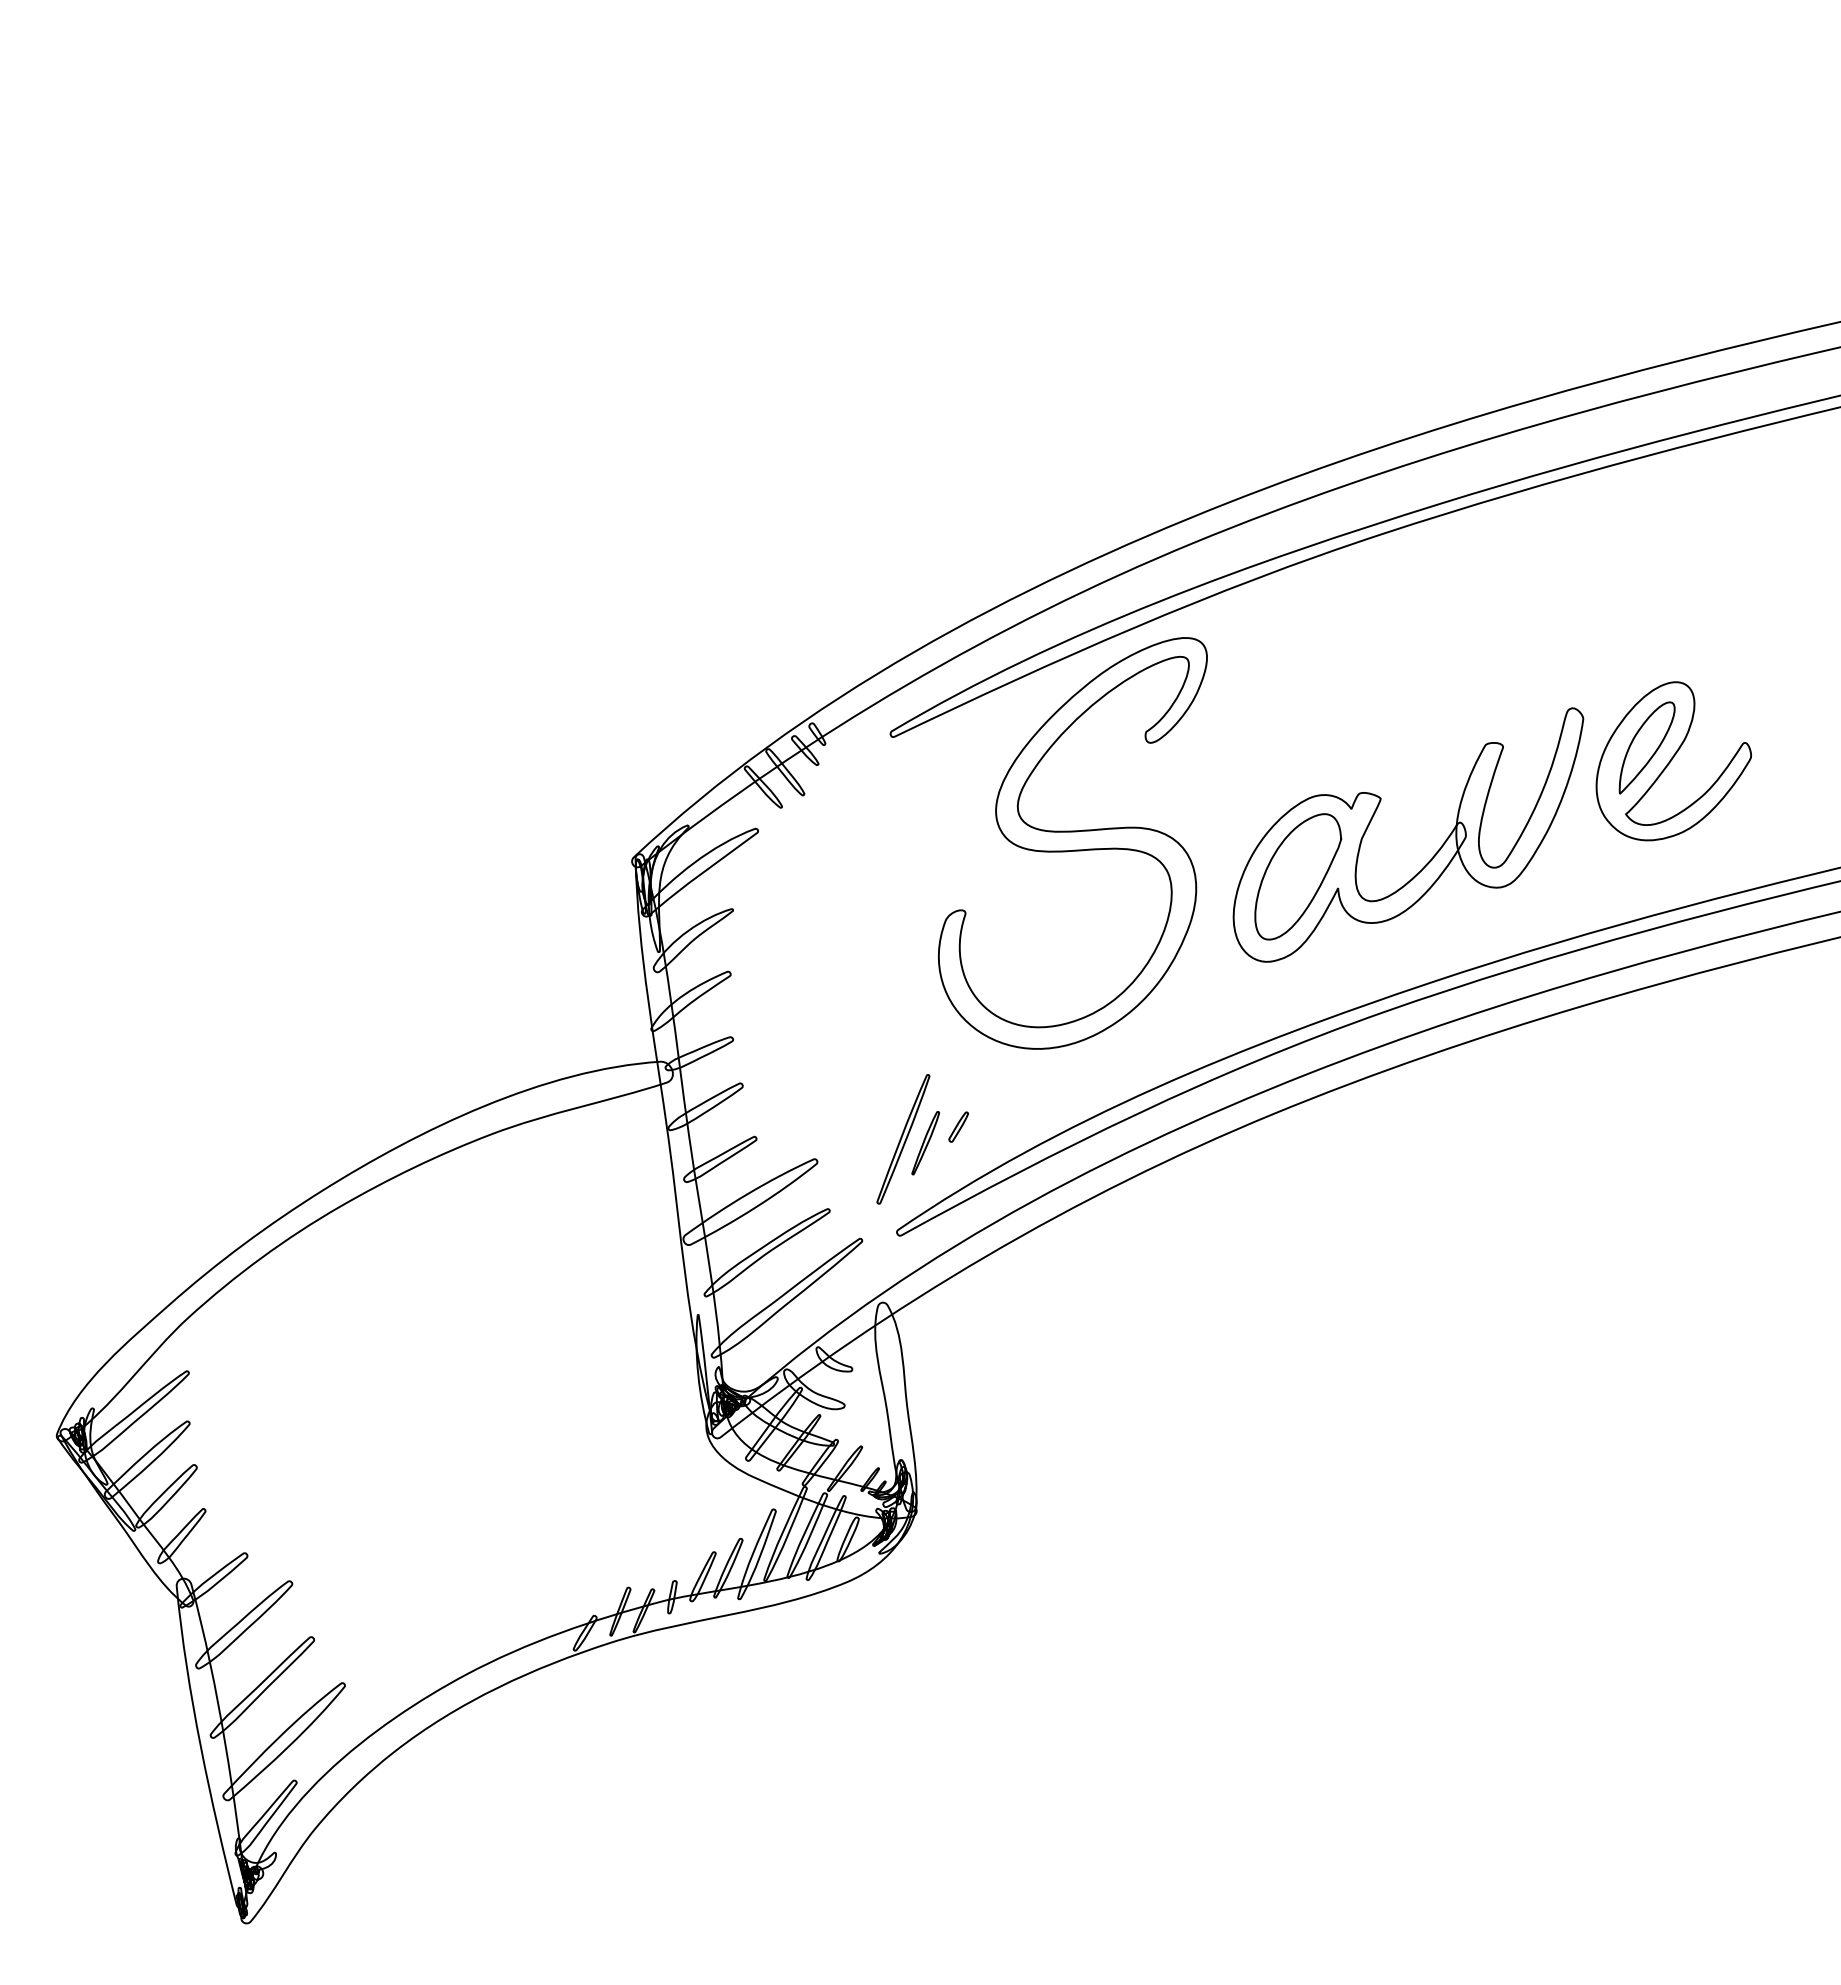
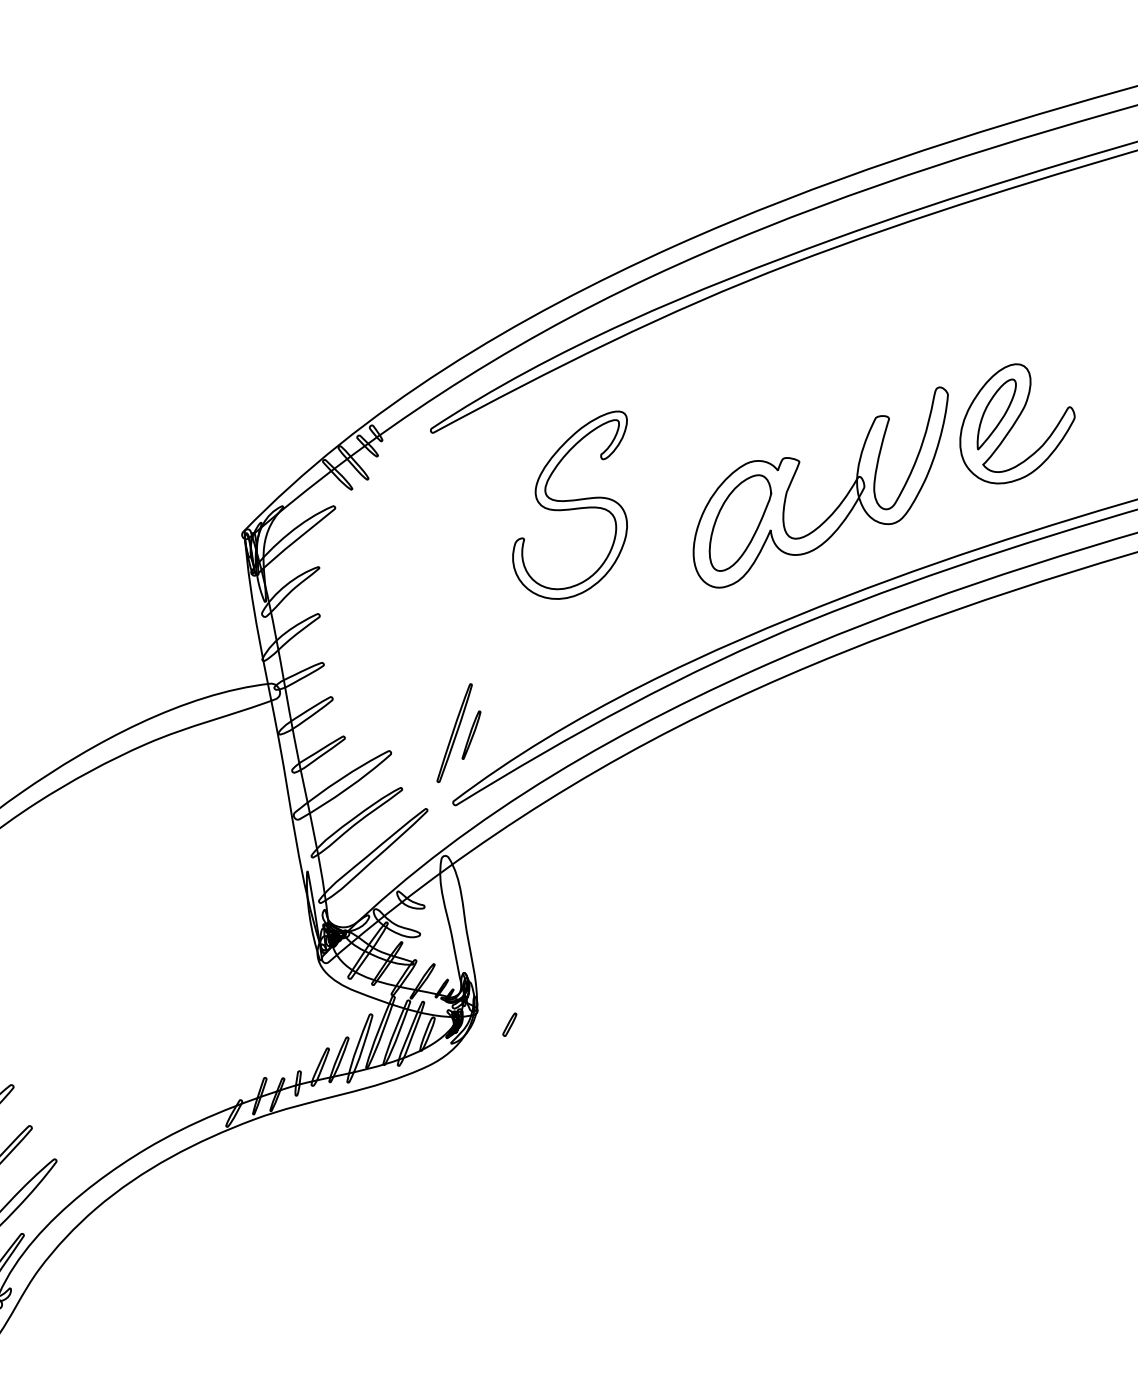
part: (1072, 843) -> (570, 506), size x0.6
part: (958, 1126) -> (509, 1024), moved

